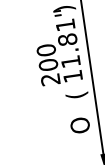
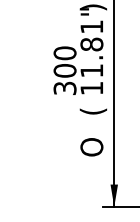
text: (50, 79) -> (64, 88), 200 -> 300

